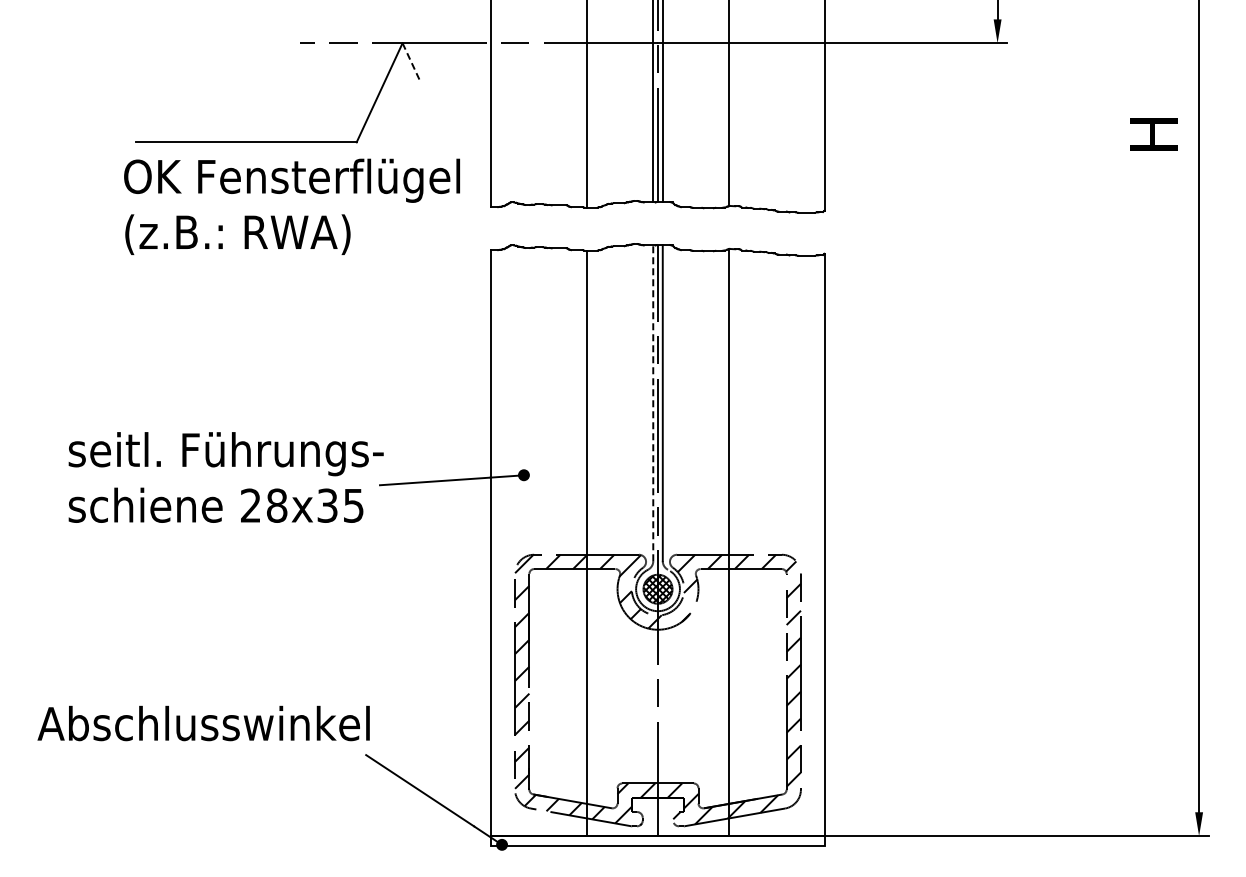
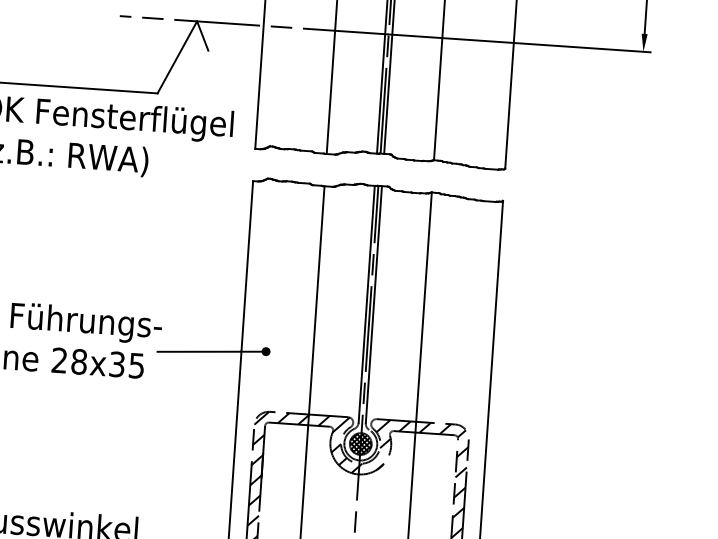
line: (411, 62) -> (202, 36), dashed -> solid
line: (653, 403) -> (366, 304), dashed -> solid

